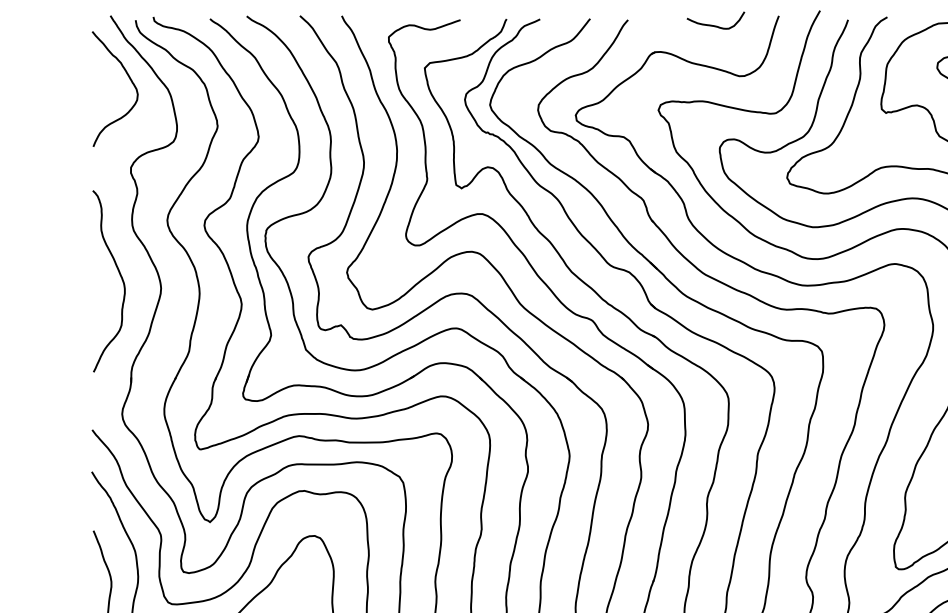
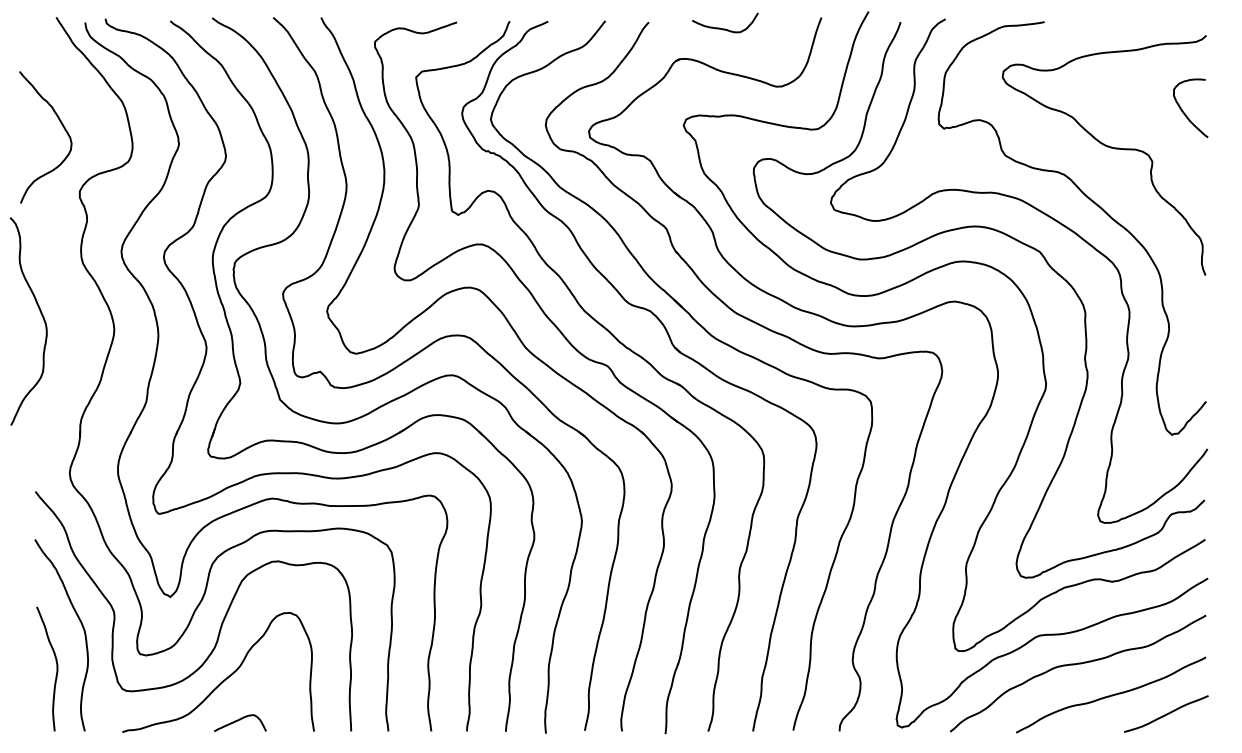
curve: (716, 25) -> (725, 28), moved
curve: (130, 81) -> (63, 128), moved
curve: (120, 276) -> (41, 315), moved

